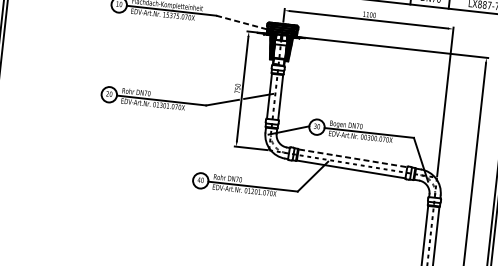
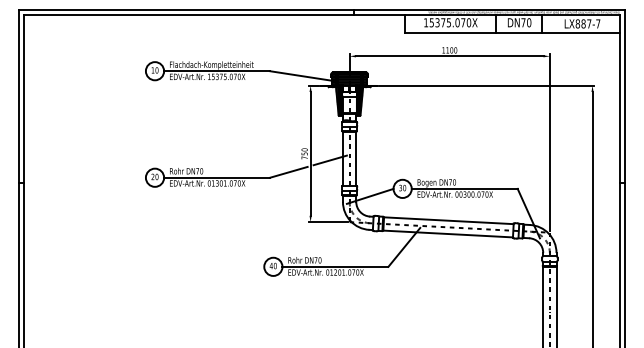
line: (243, 23) -> (303, 76), dashed -> solid
line: (353, 158) -> (449, 220), dashed -> solid

